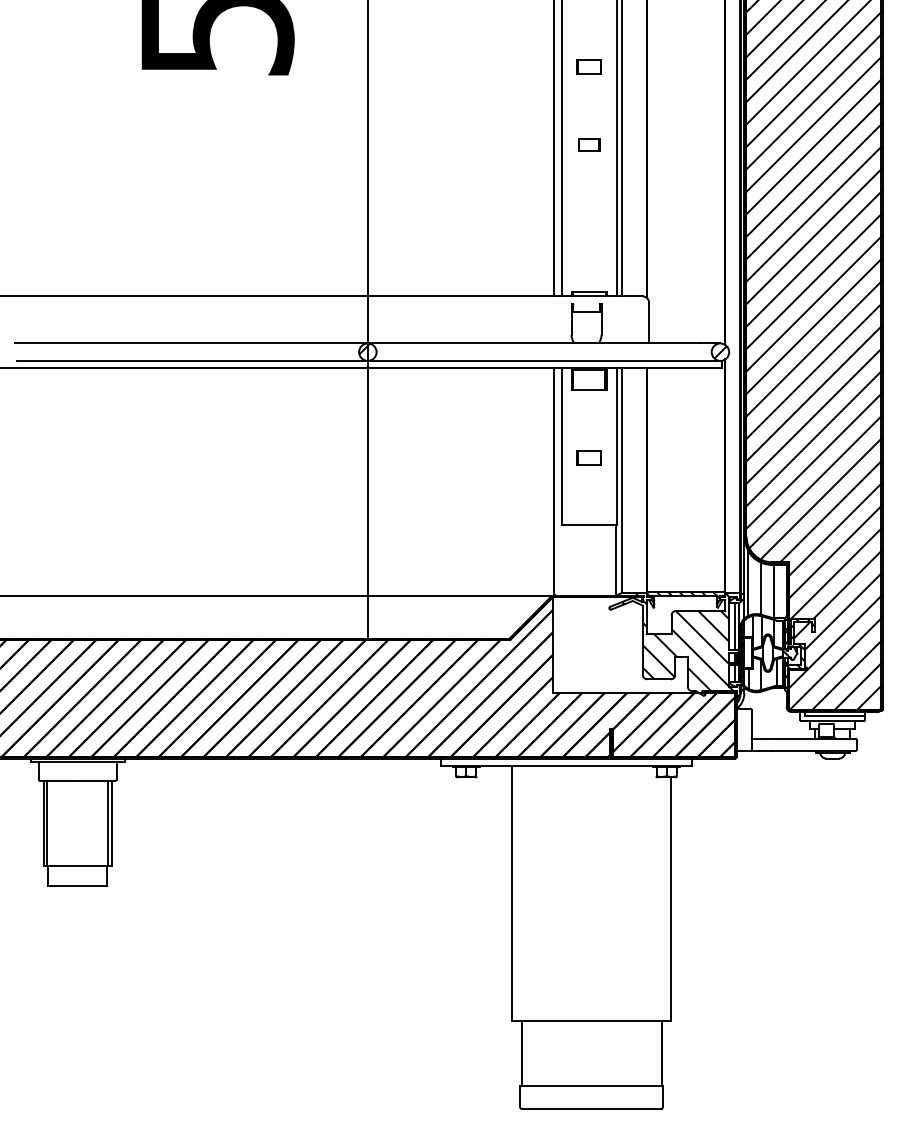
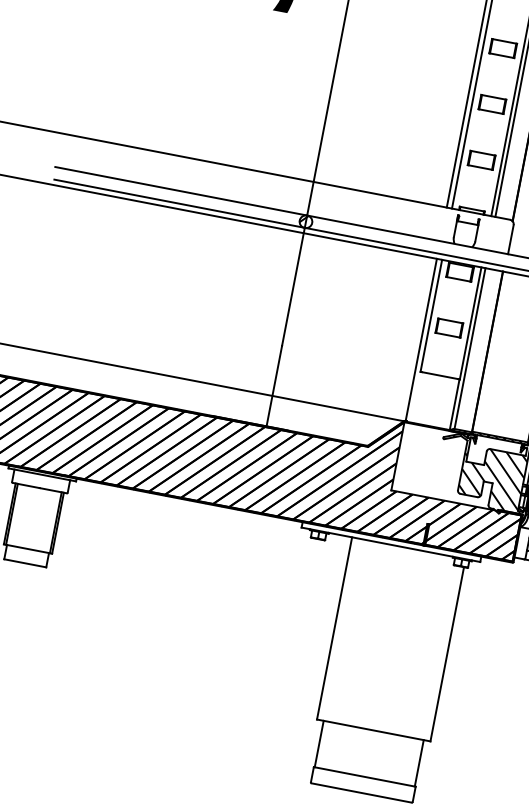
part: (589, 66) -> (503, 48), size x1.43
part: (589, 144) -> (492, 103), size x1.67
part: (589, 223) -> (482, 160), added
part: (589, 457) -> (449, 327), size x1.43

